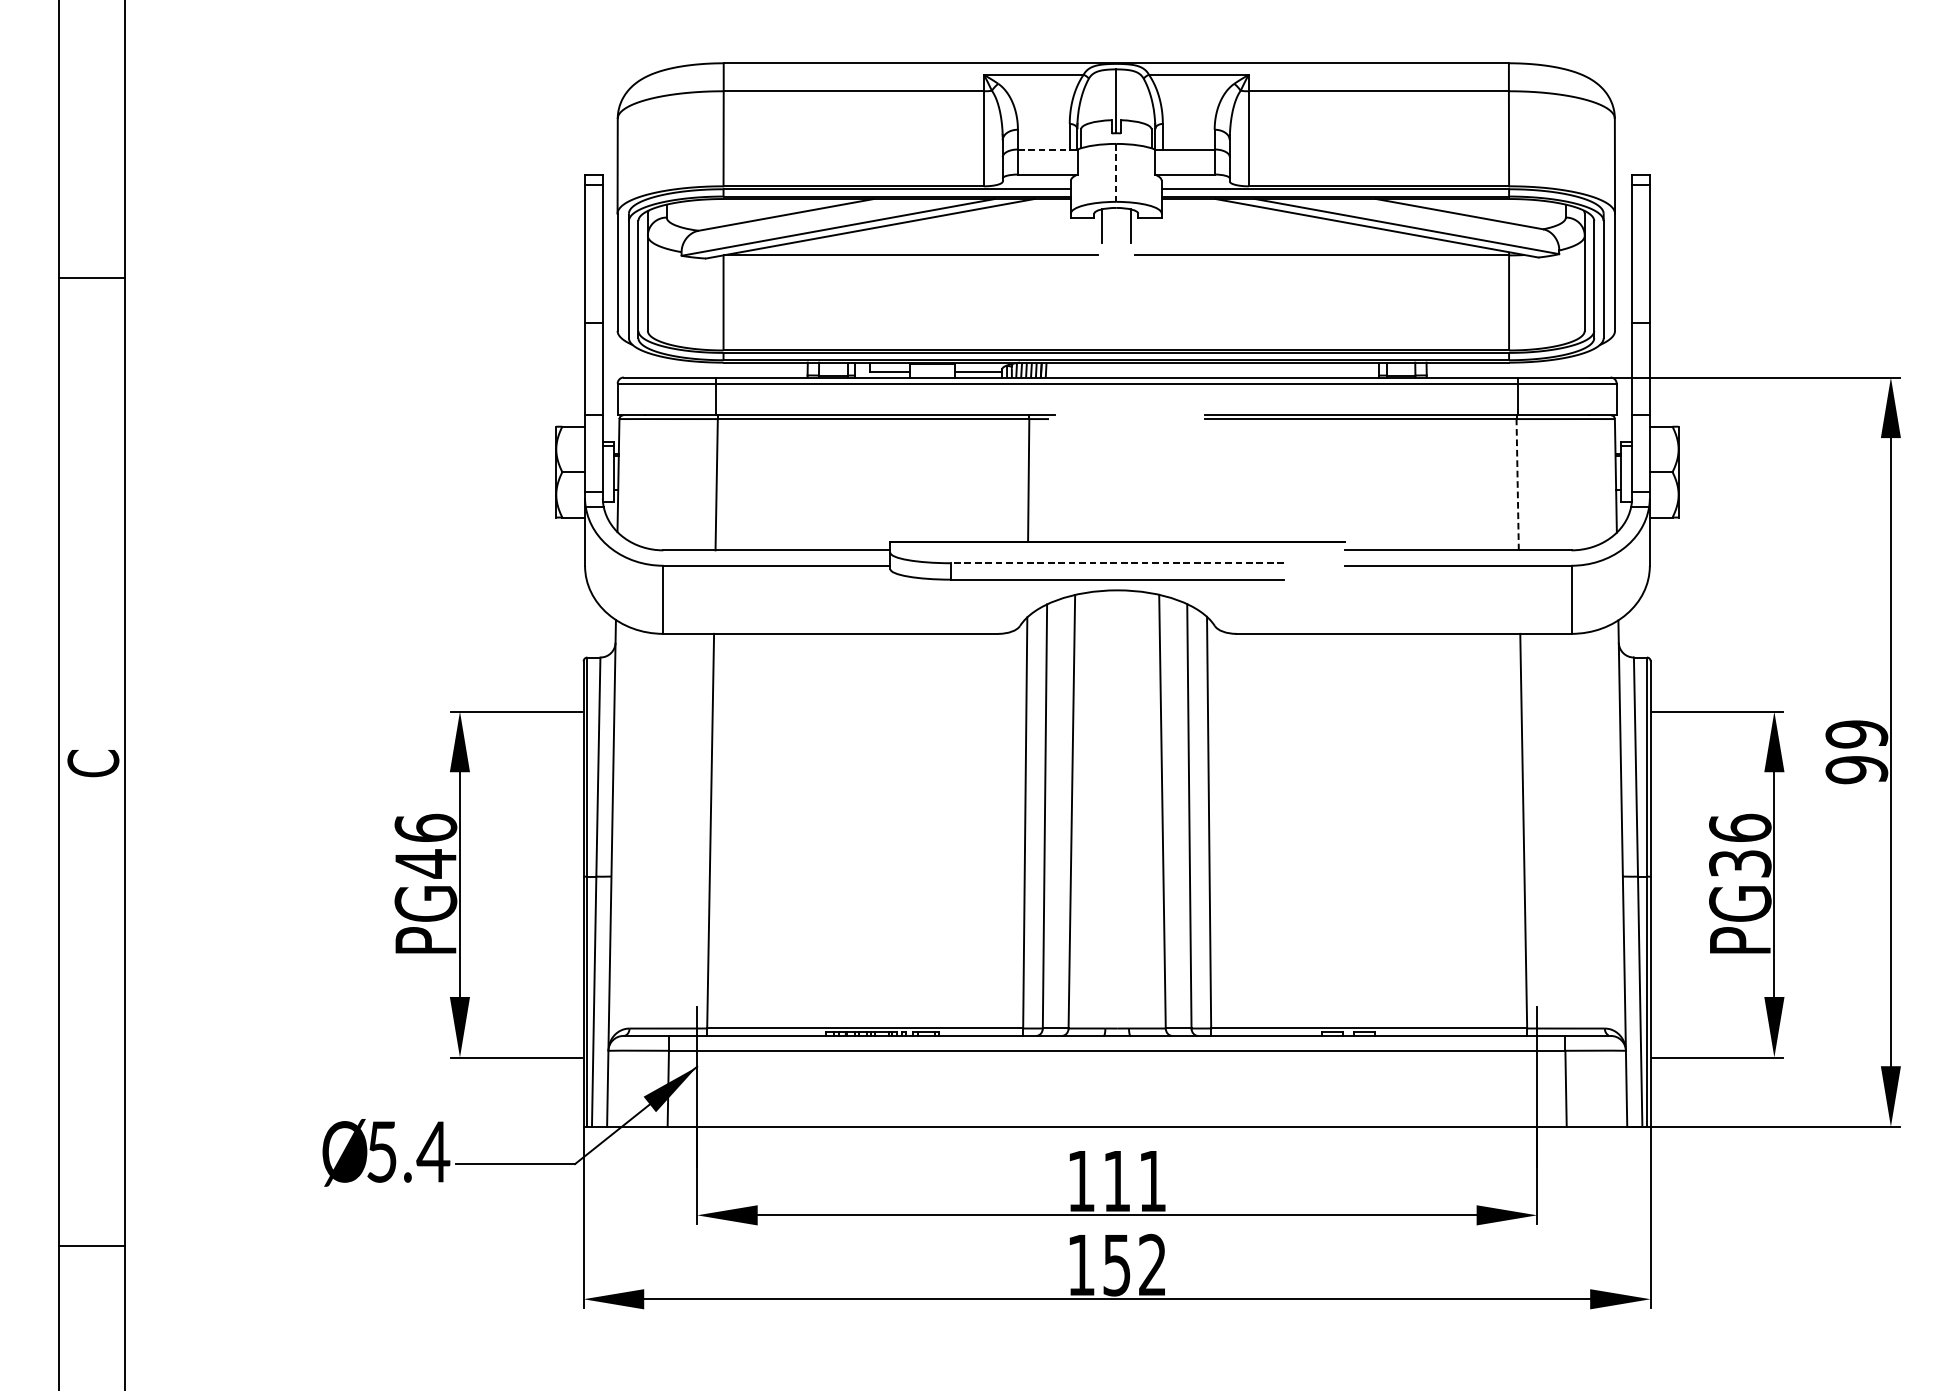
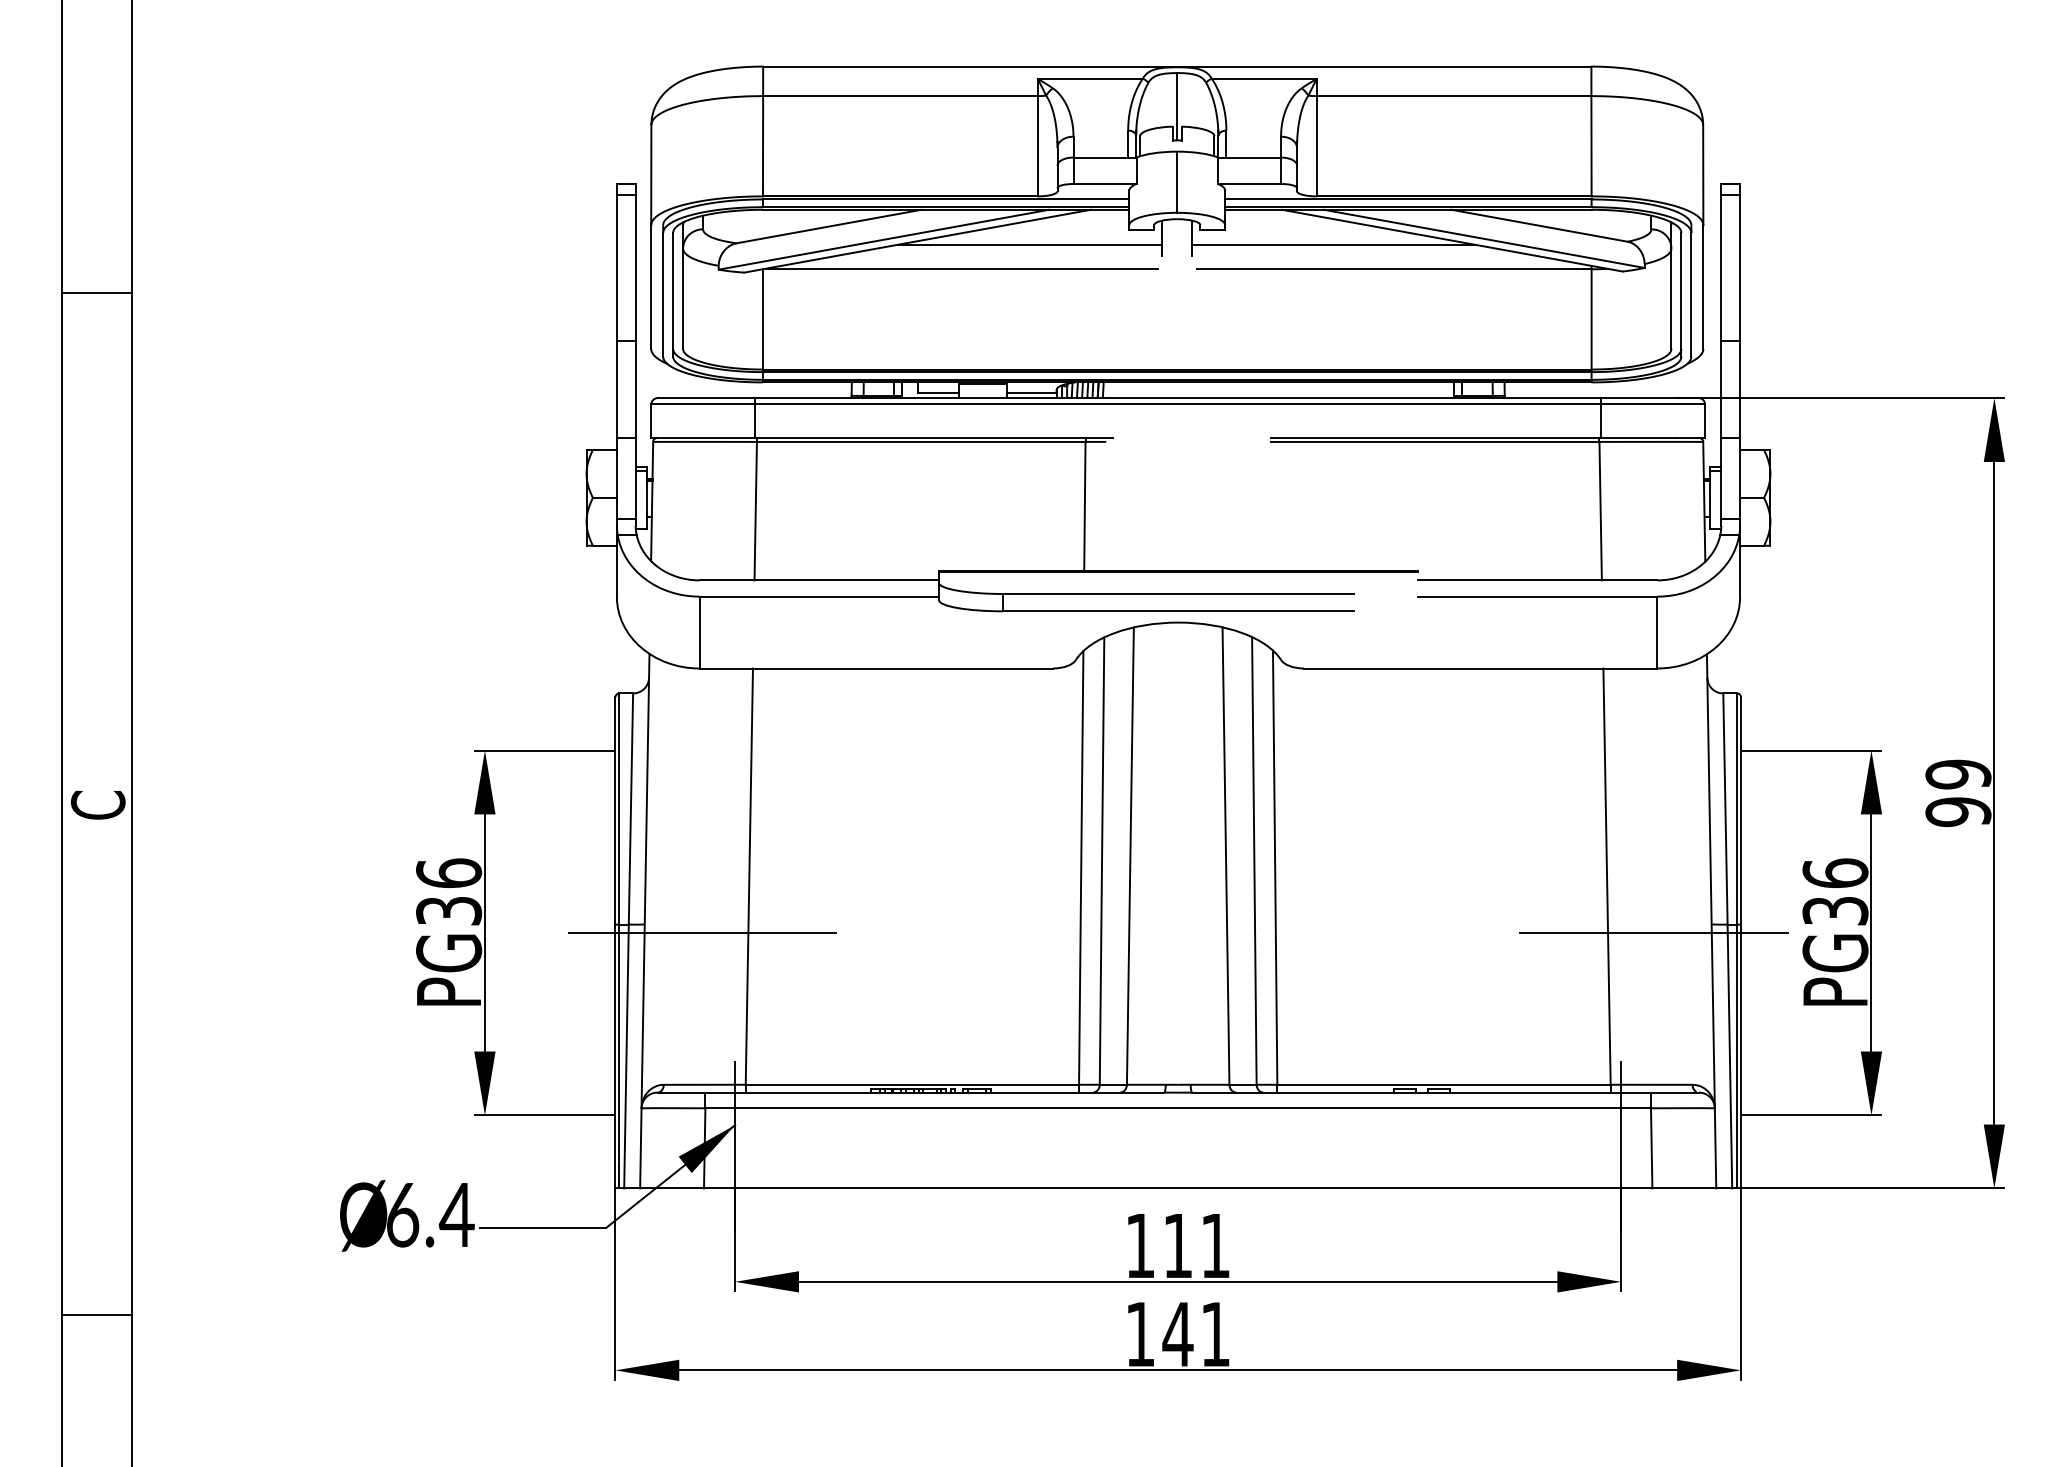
line: (1044, 149) -> (1101, 157), dashed -> solid
line: (1116, 173) -> (1177, 182), dashed -> solid
line: (976, 231) -> (1029, 244), added
line: (1264, 231) -> (1333, 244), added
line: (1517, 484) -> (1600, 510), dashed -> solid
line: (1117, 562) -> (1178, 593), dashed -> solid
text: (426, 863) -> (449, 910), PG46 -> PG36
line: (666, 884) -> (702, 932), added
line: (1567, 884) -> (1653, 932), added
text: (382, 1152) -> (403, 1215), 5.4 -> 6.4
text: (1133, 1265) -> (1195, 1334), 152 -> 141

